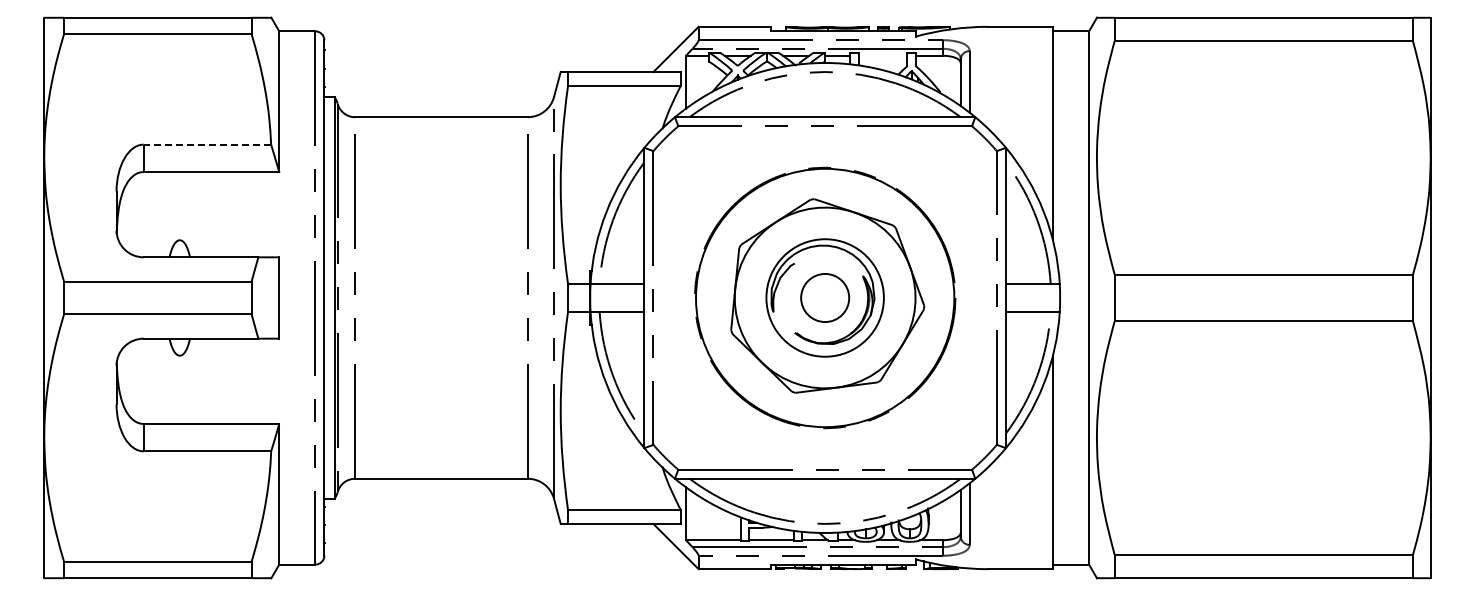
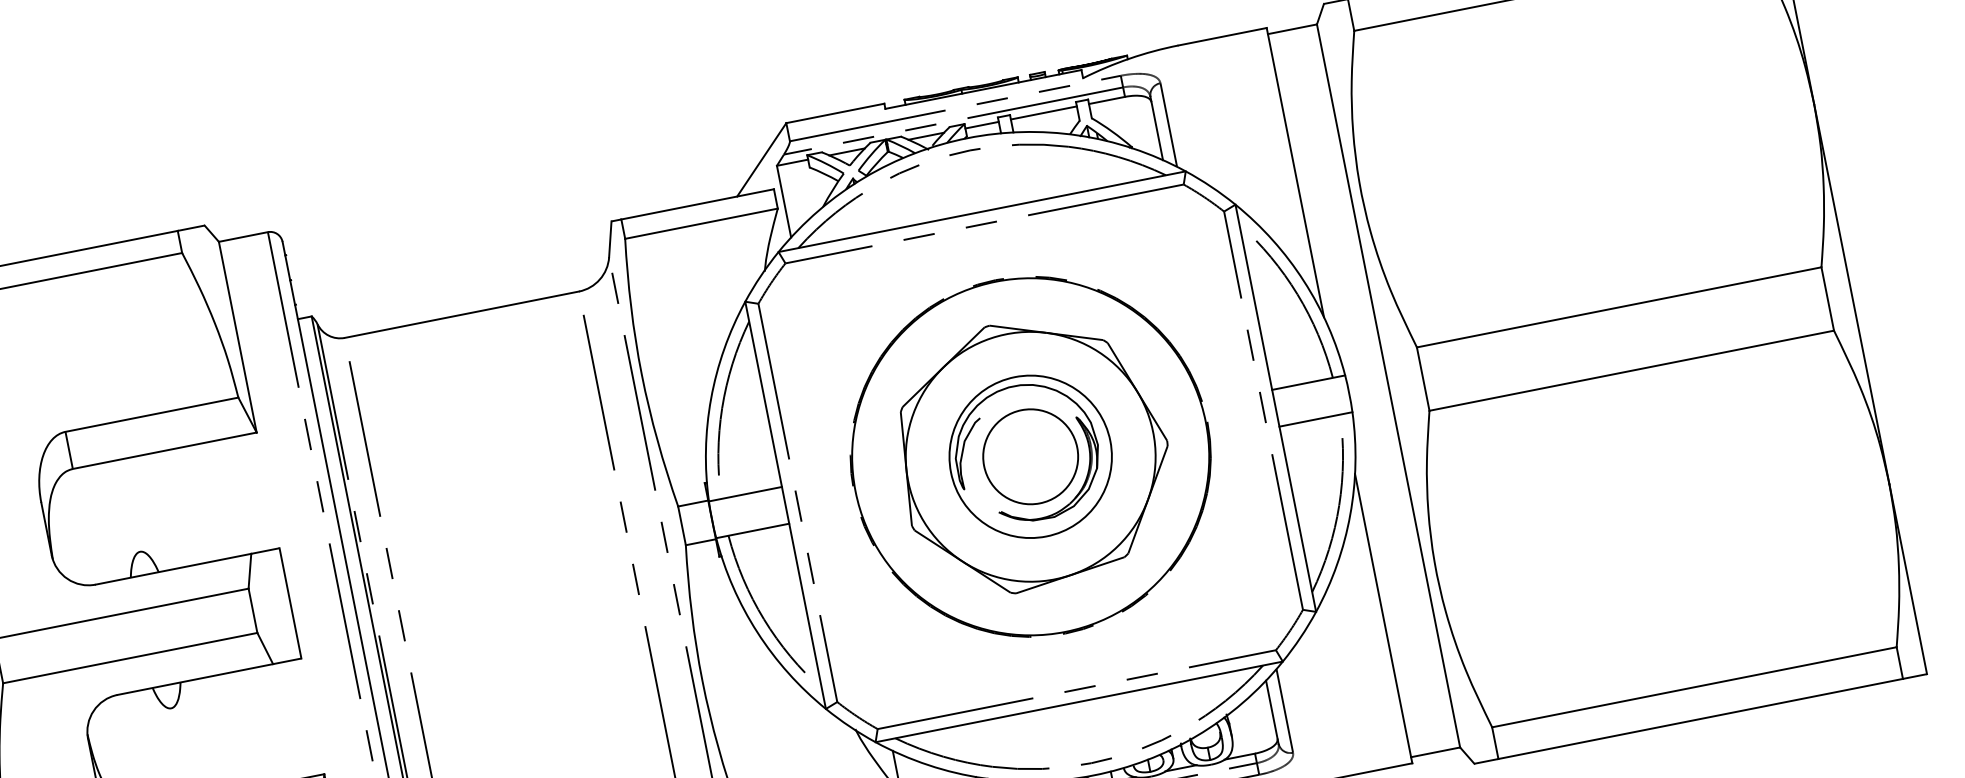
line: (882, 55) -> (1043, 112), added
line: (207, 144) -> (152, 414), dashed -> solid
circle: (824, 297) -> (1029, 456), size x1.43

